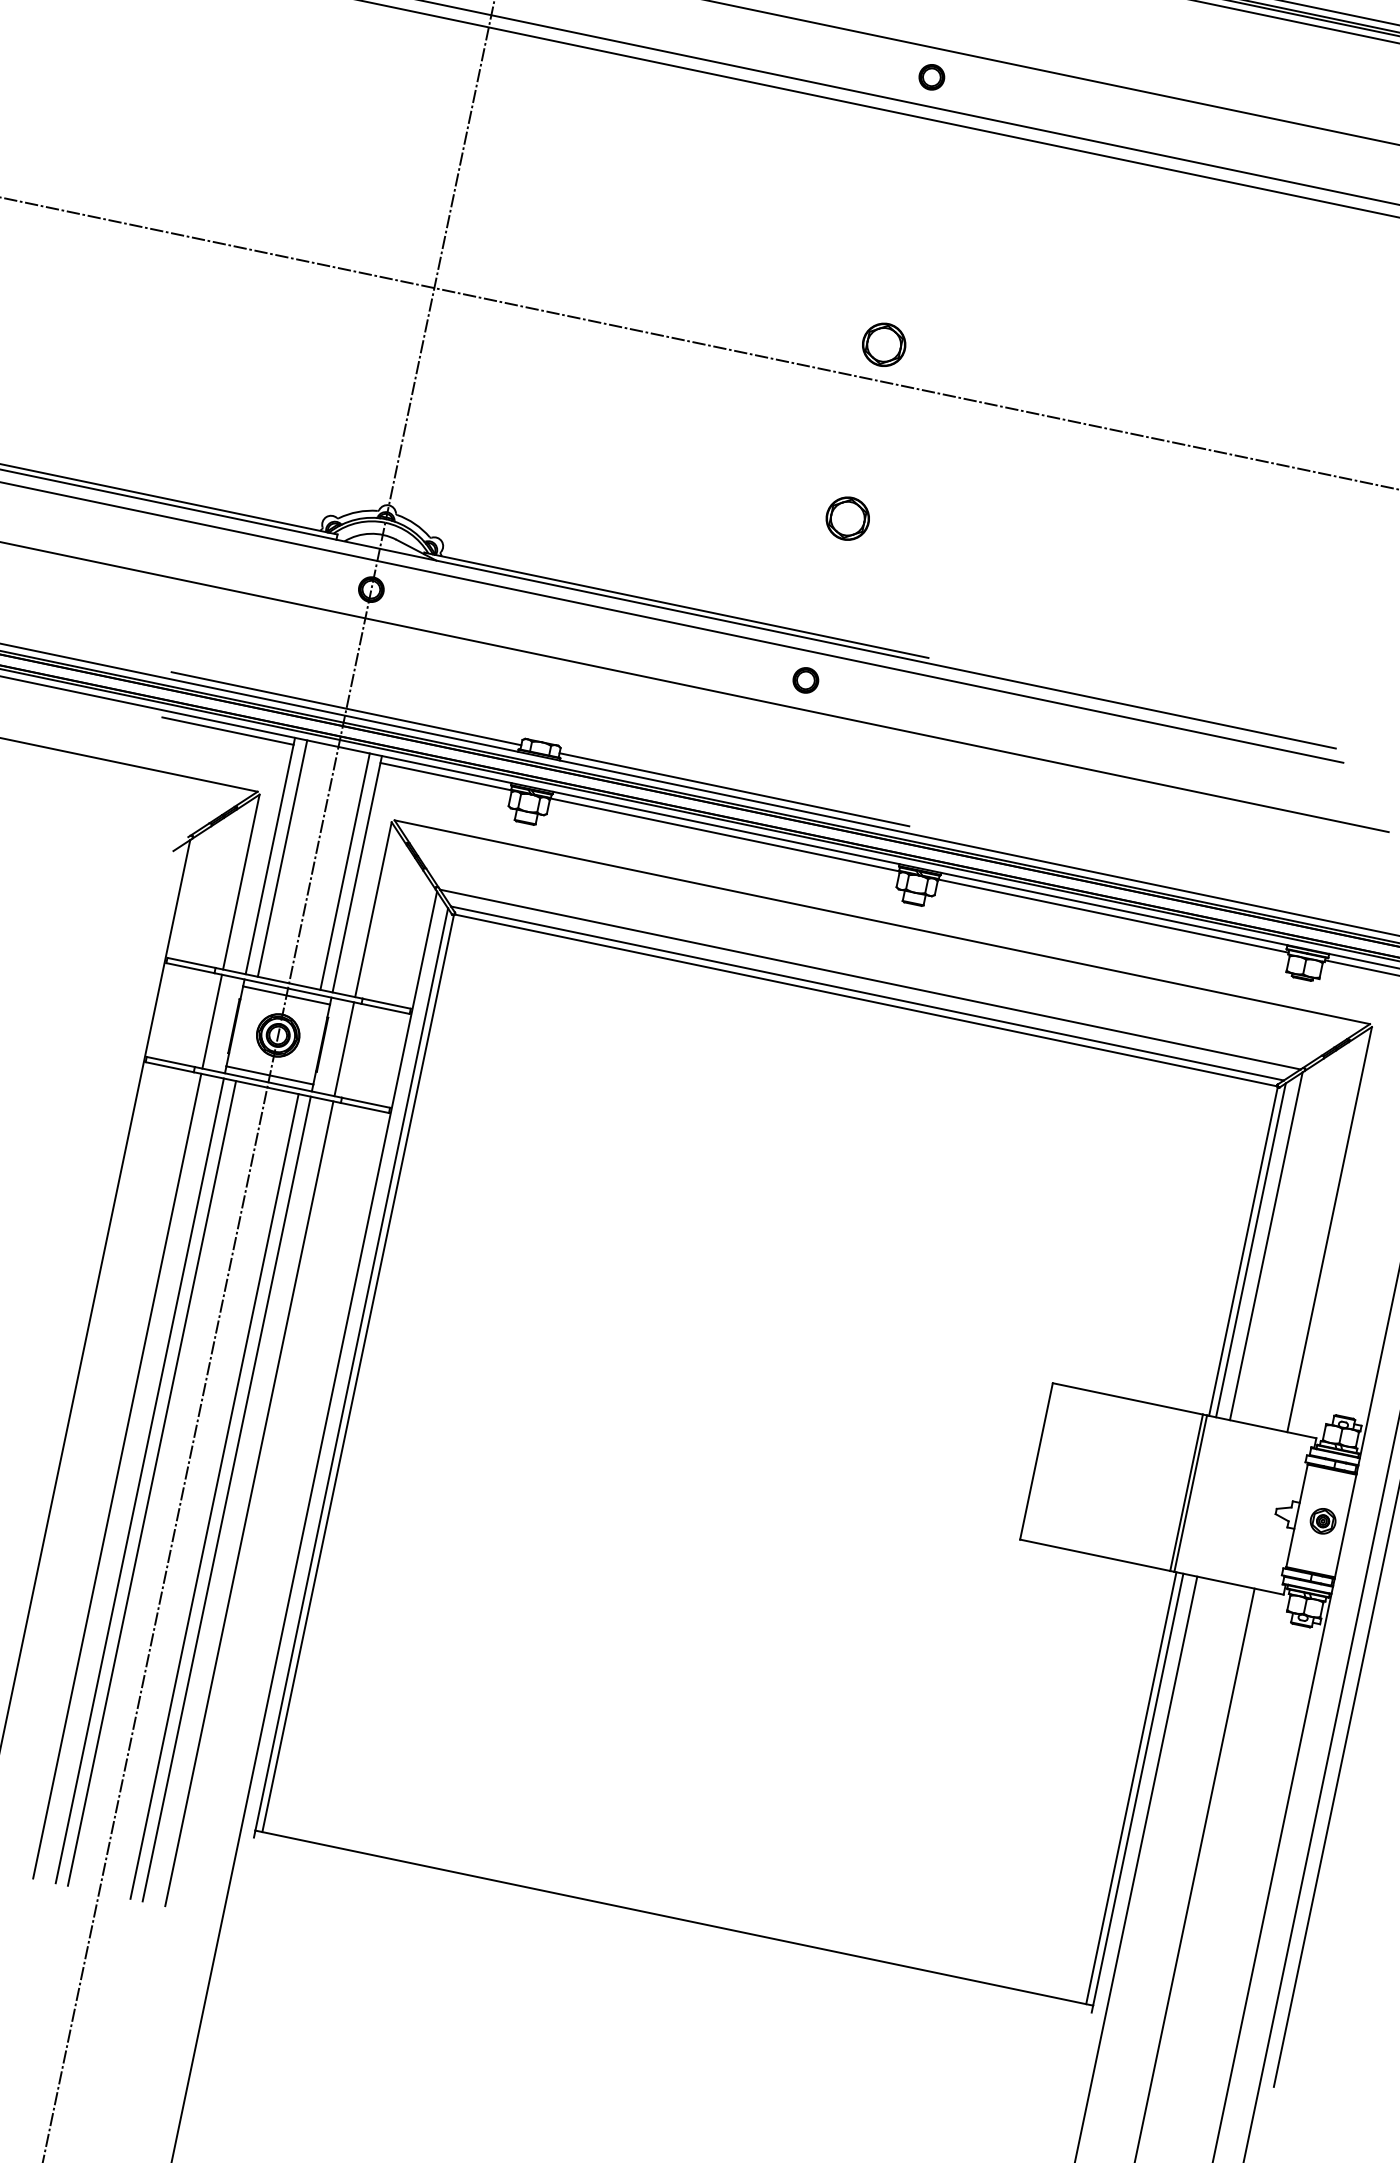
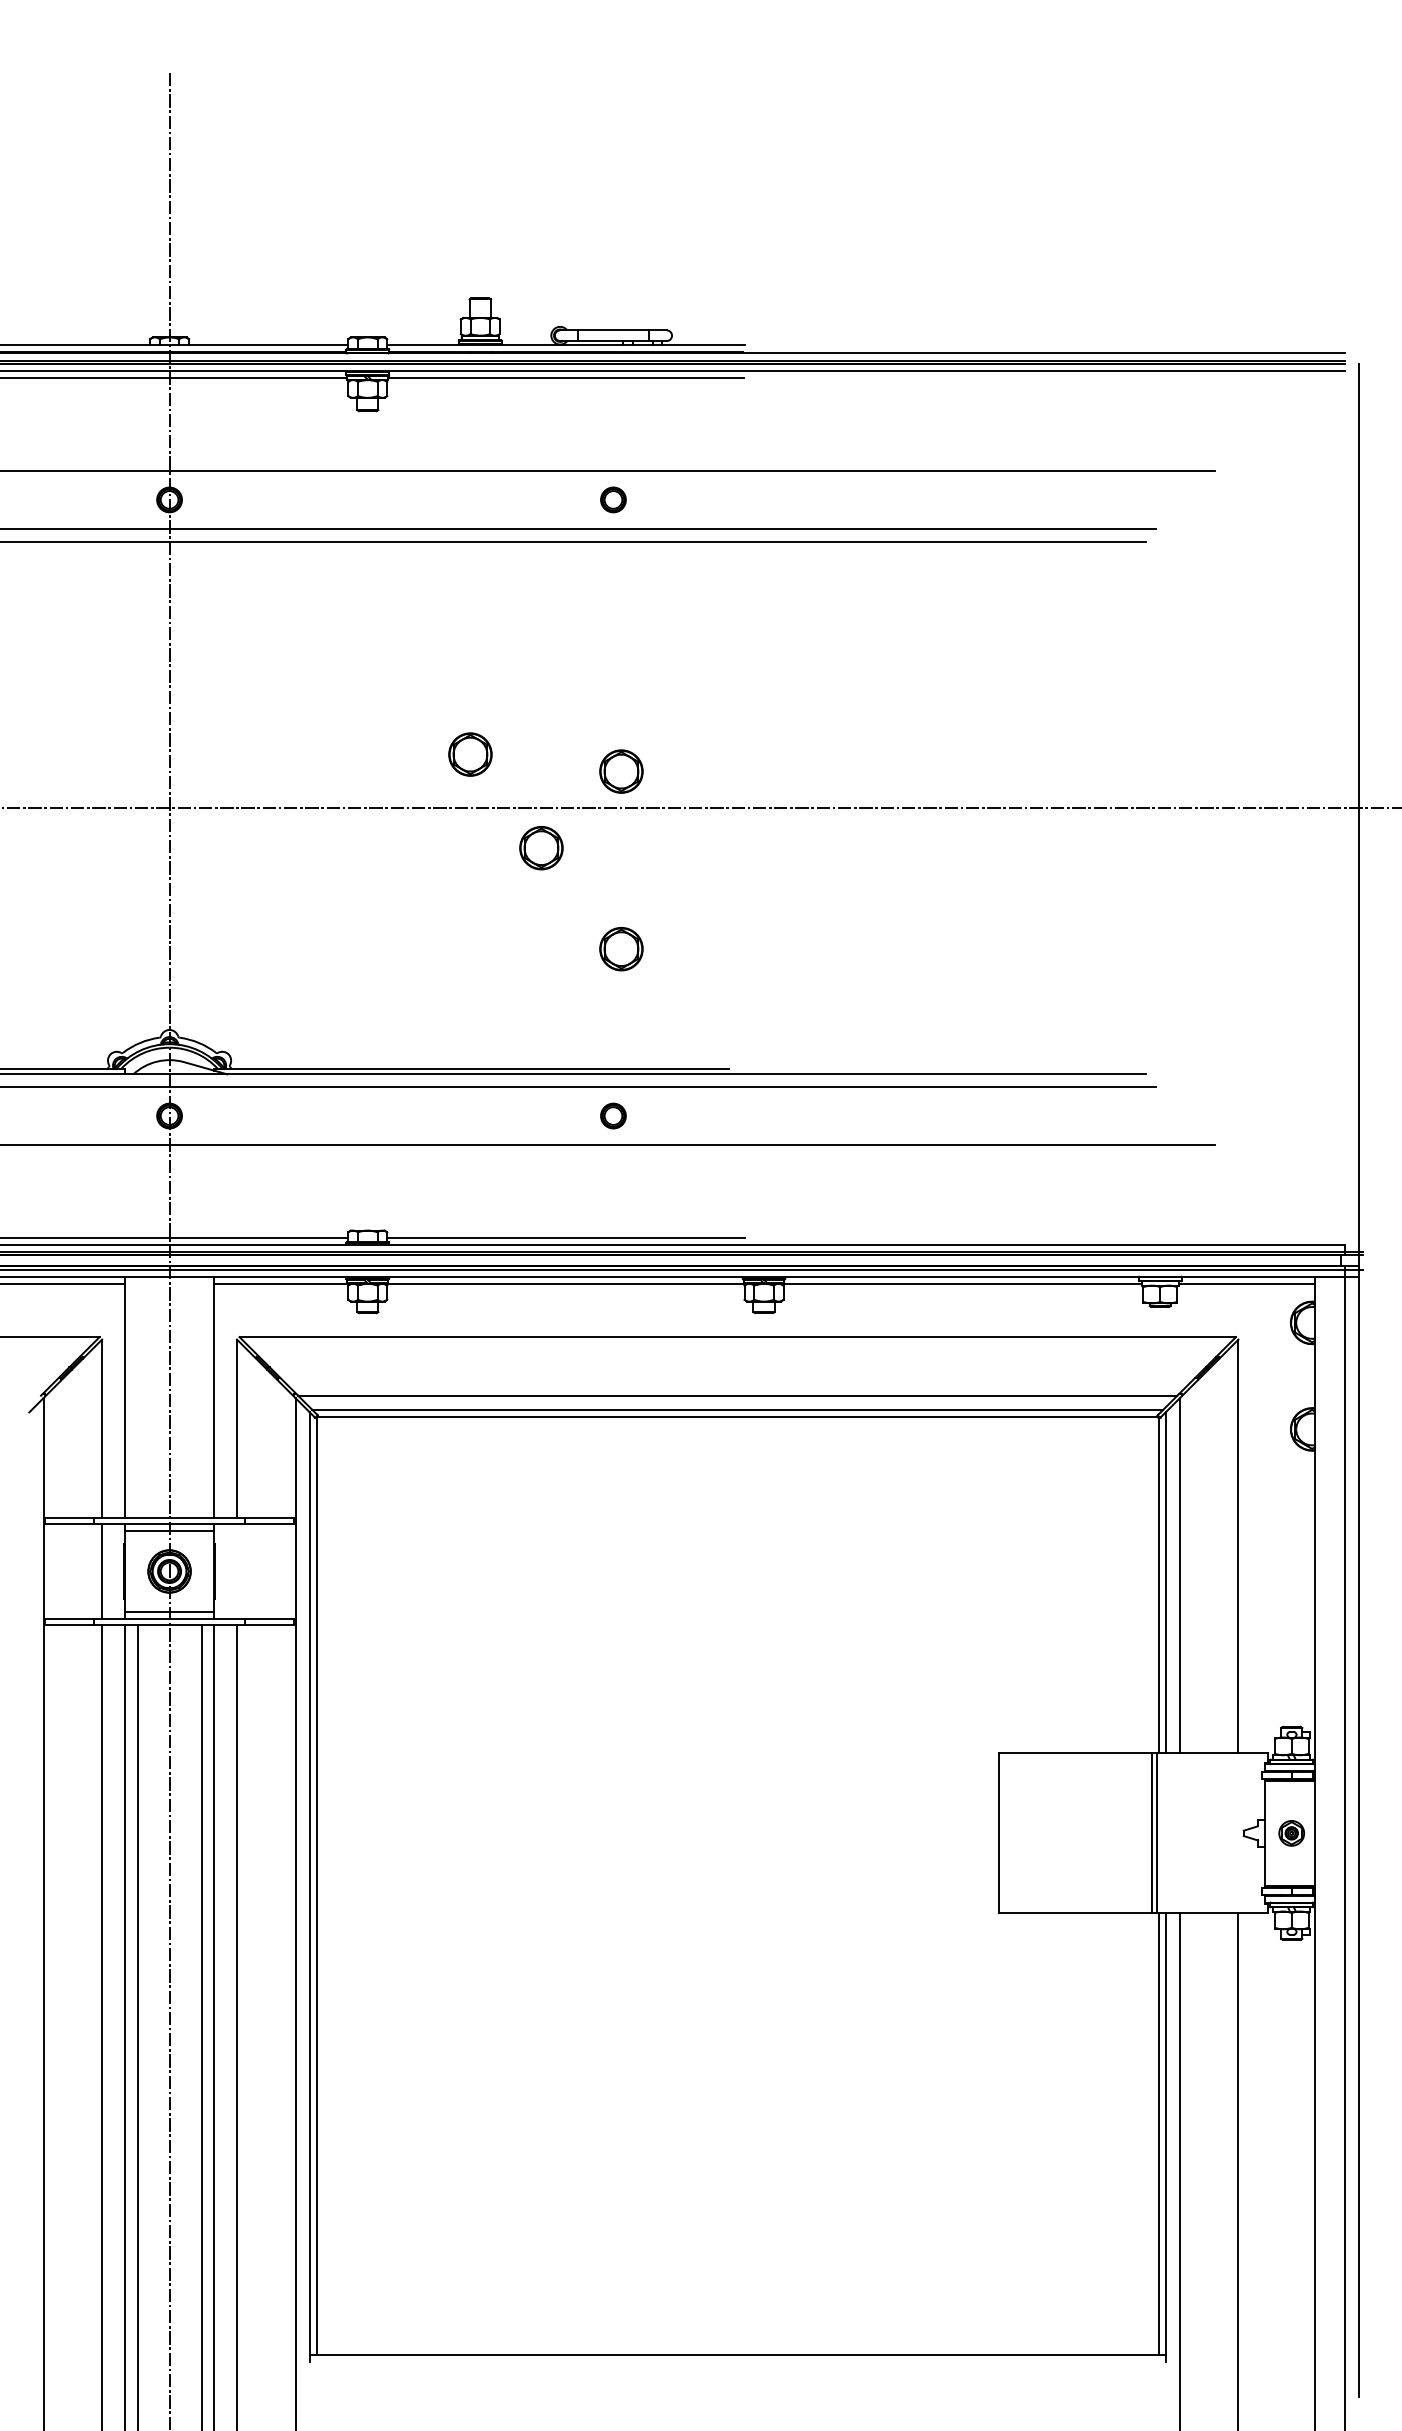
part: (739, 297) -> (470, 754), added
part: (790, 403) -> (541, 848), added
line: (282, 858) -> (137, 1397), removed
line: (345, 871) -> (201, 1397), removed
line: (344, 1049) -> (237, 1571), removed

